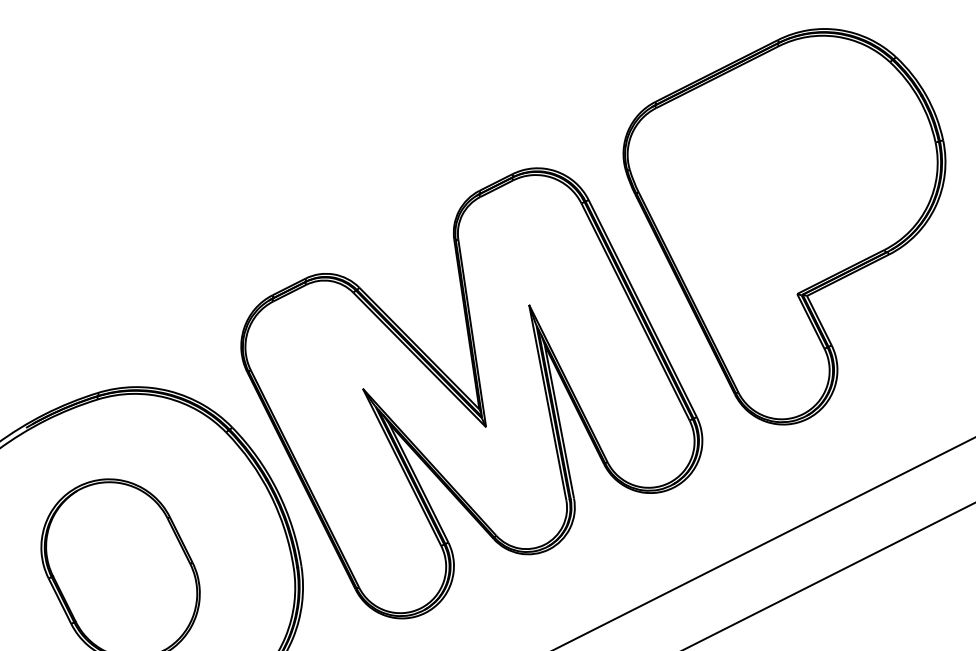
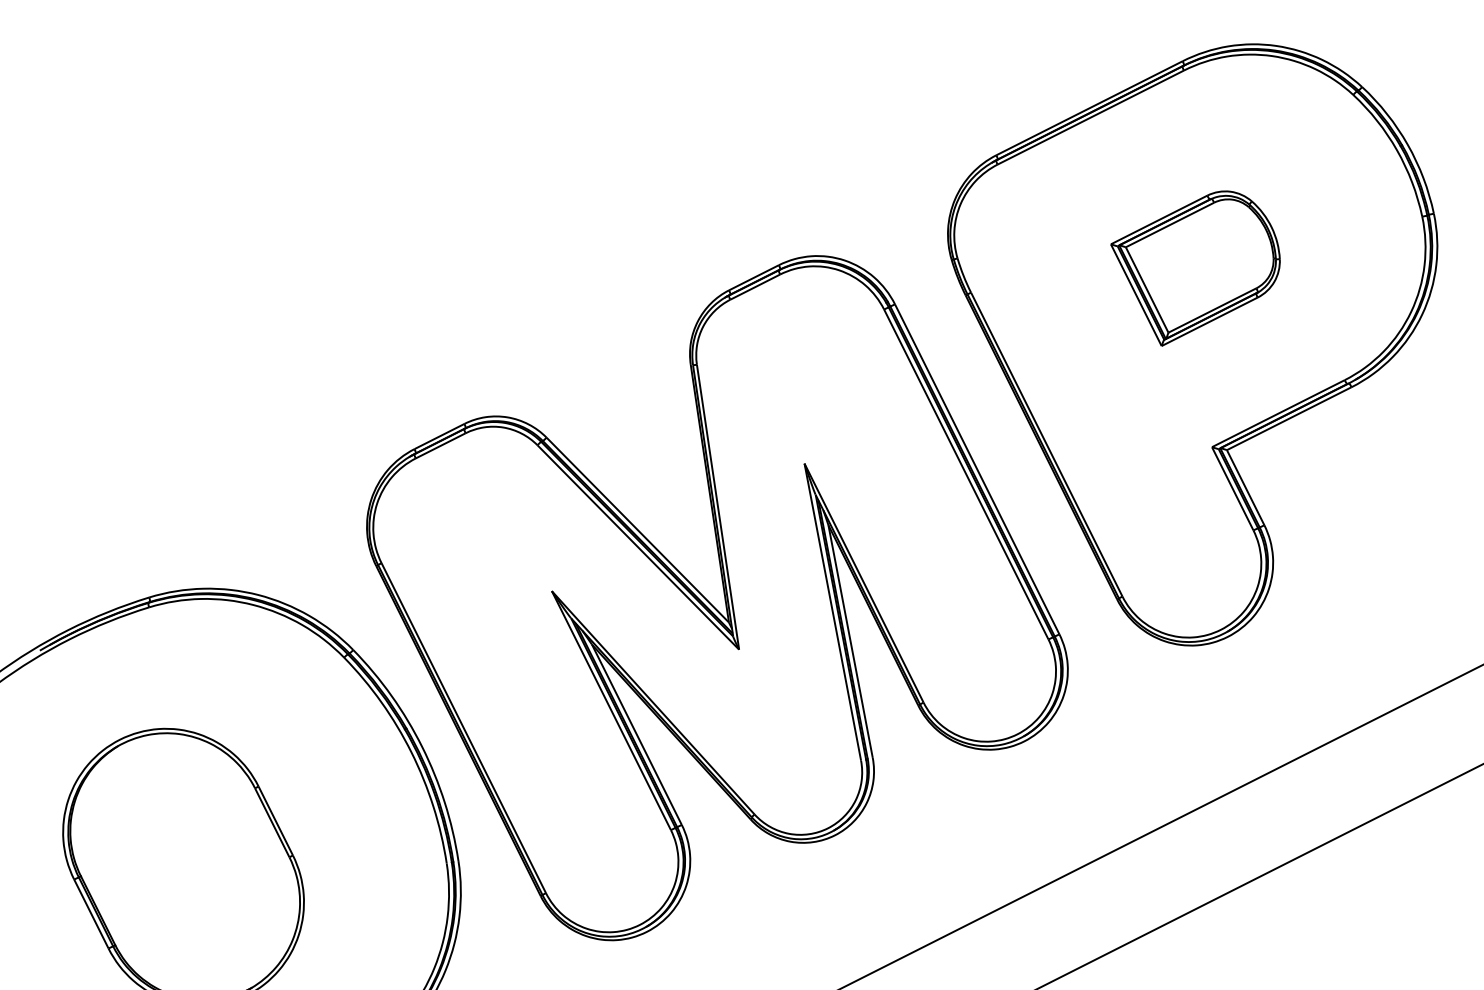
part: (786, 176) -> (1195, 268), added

